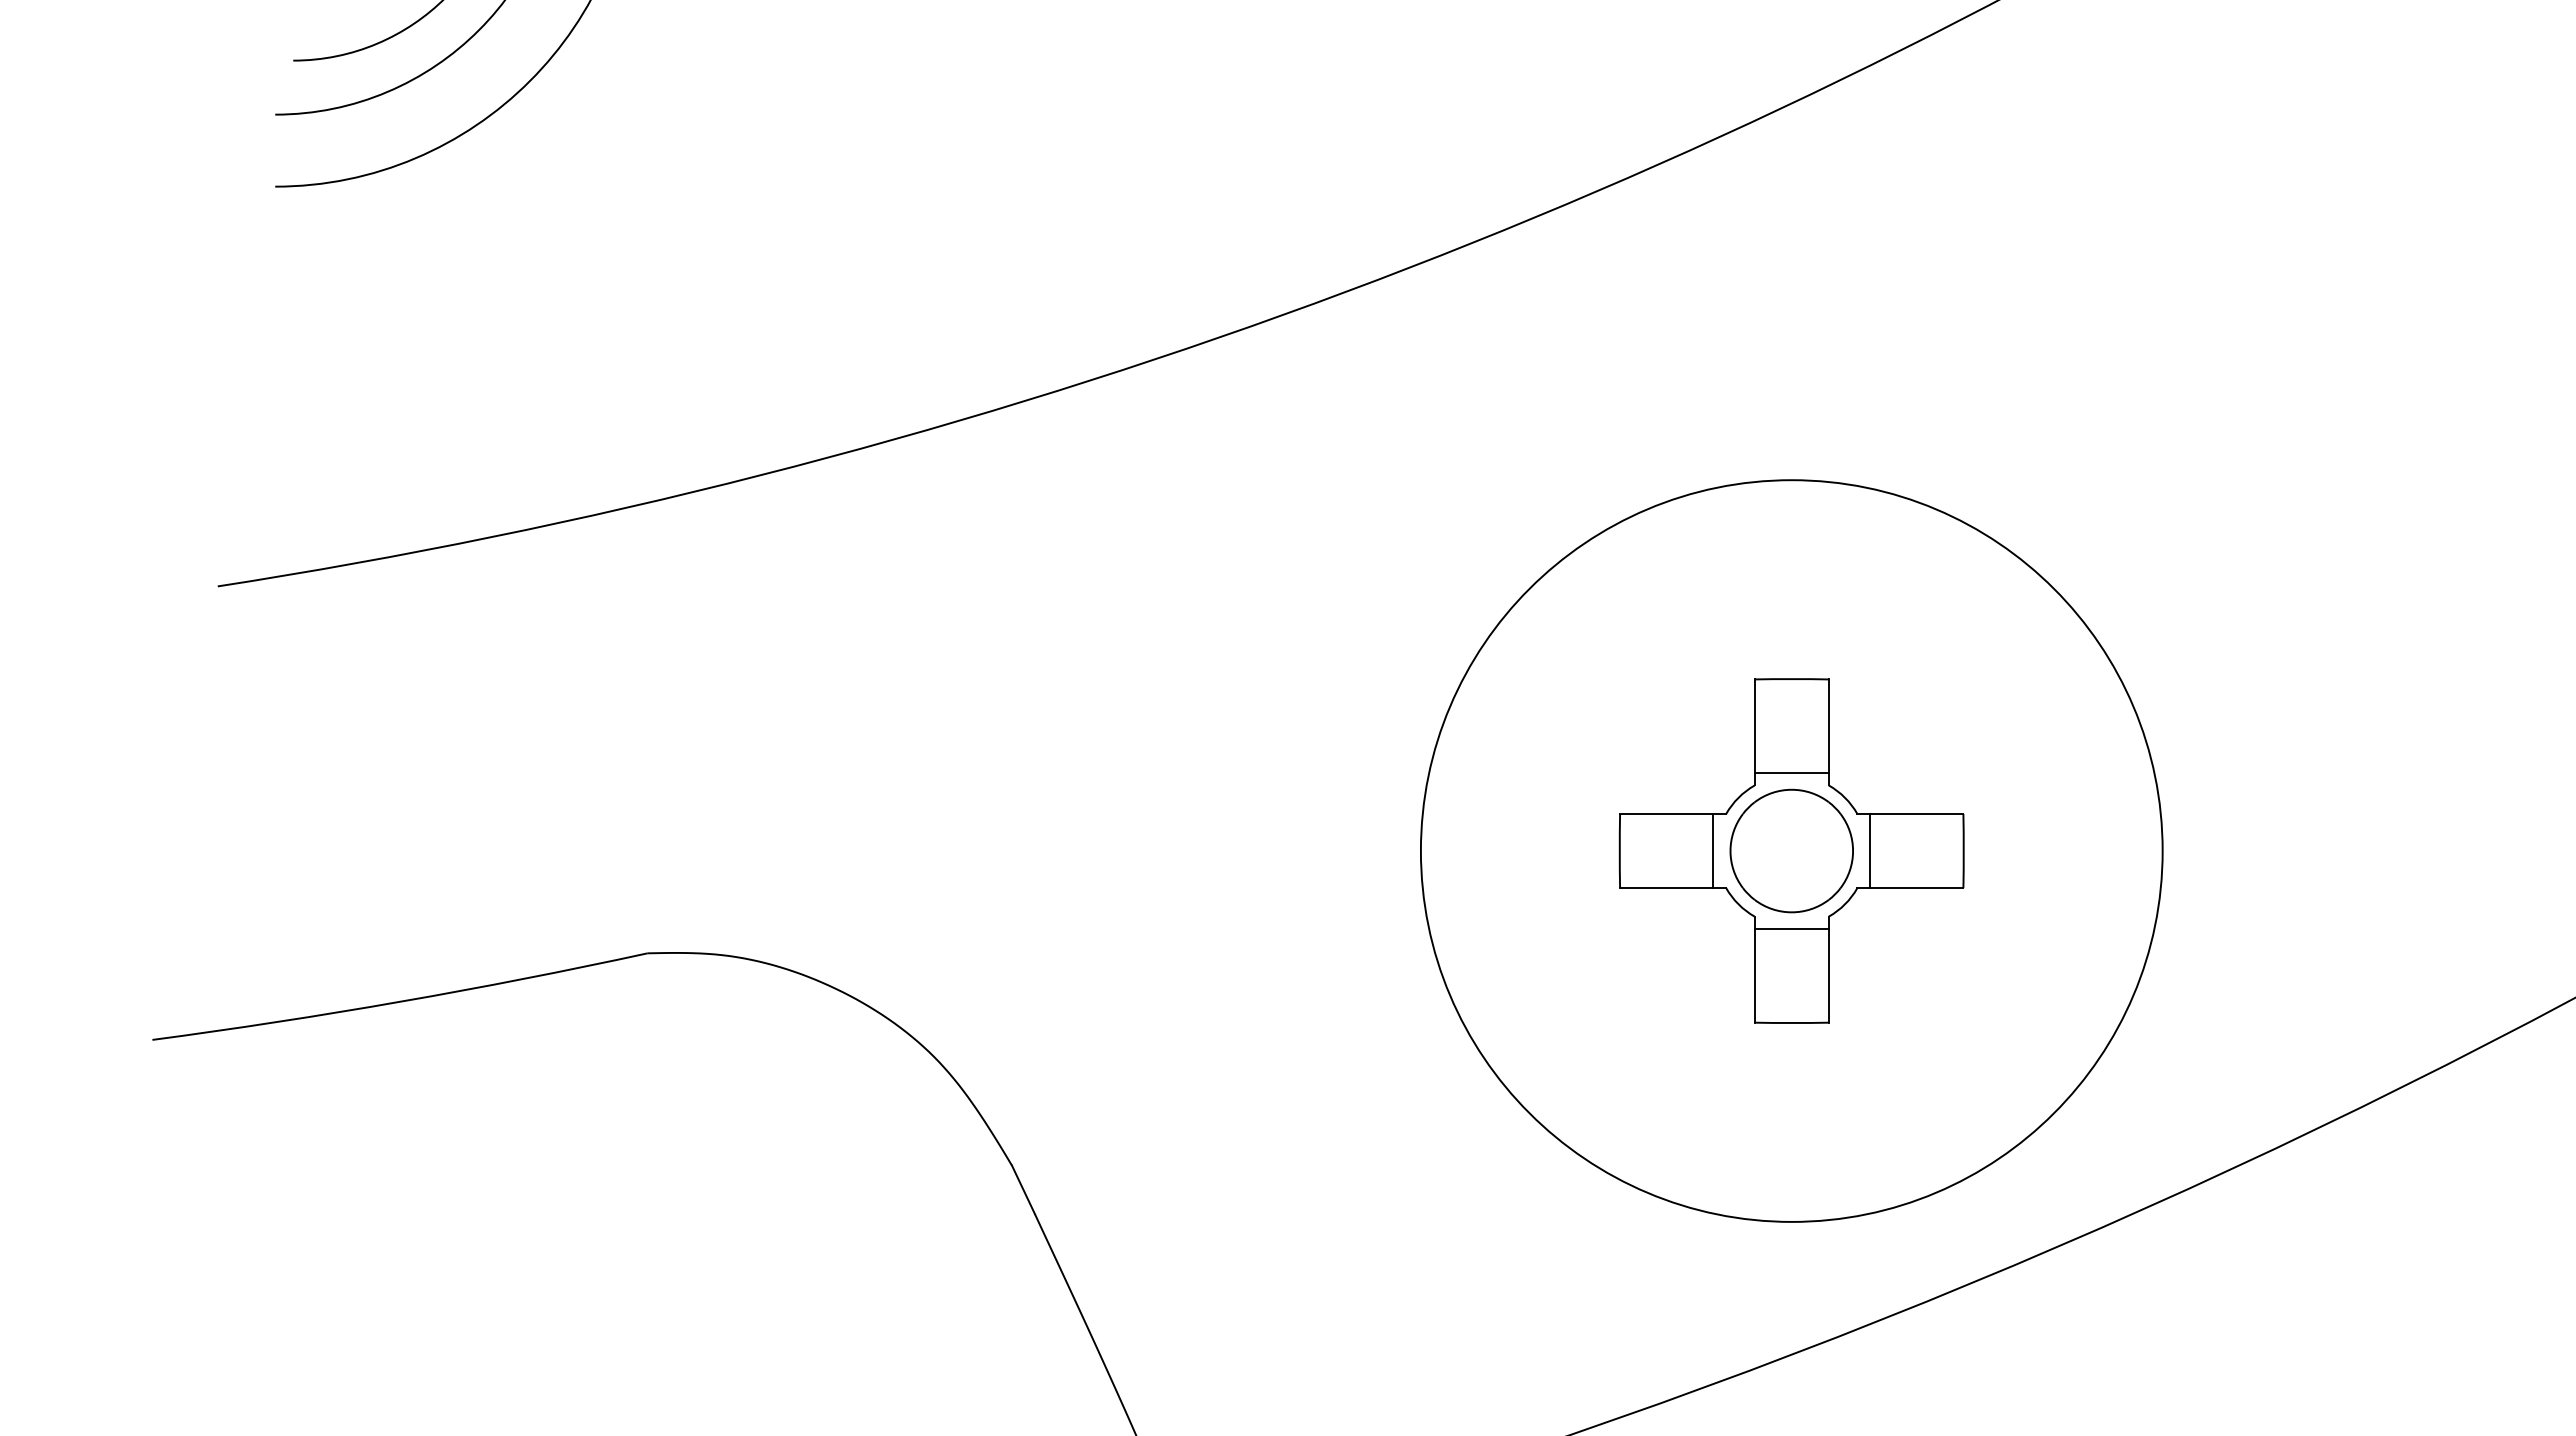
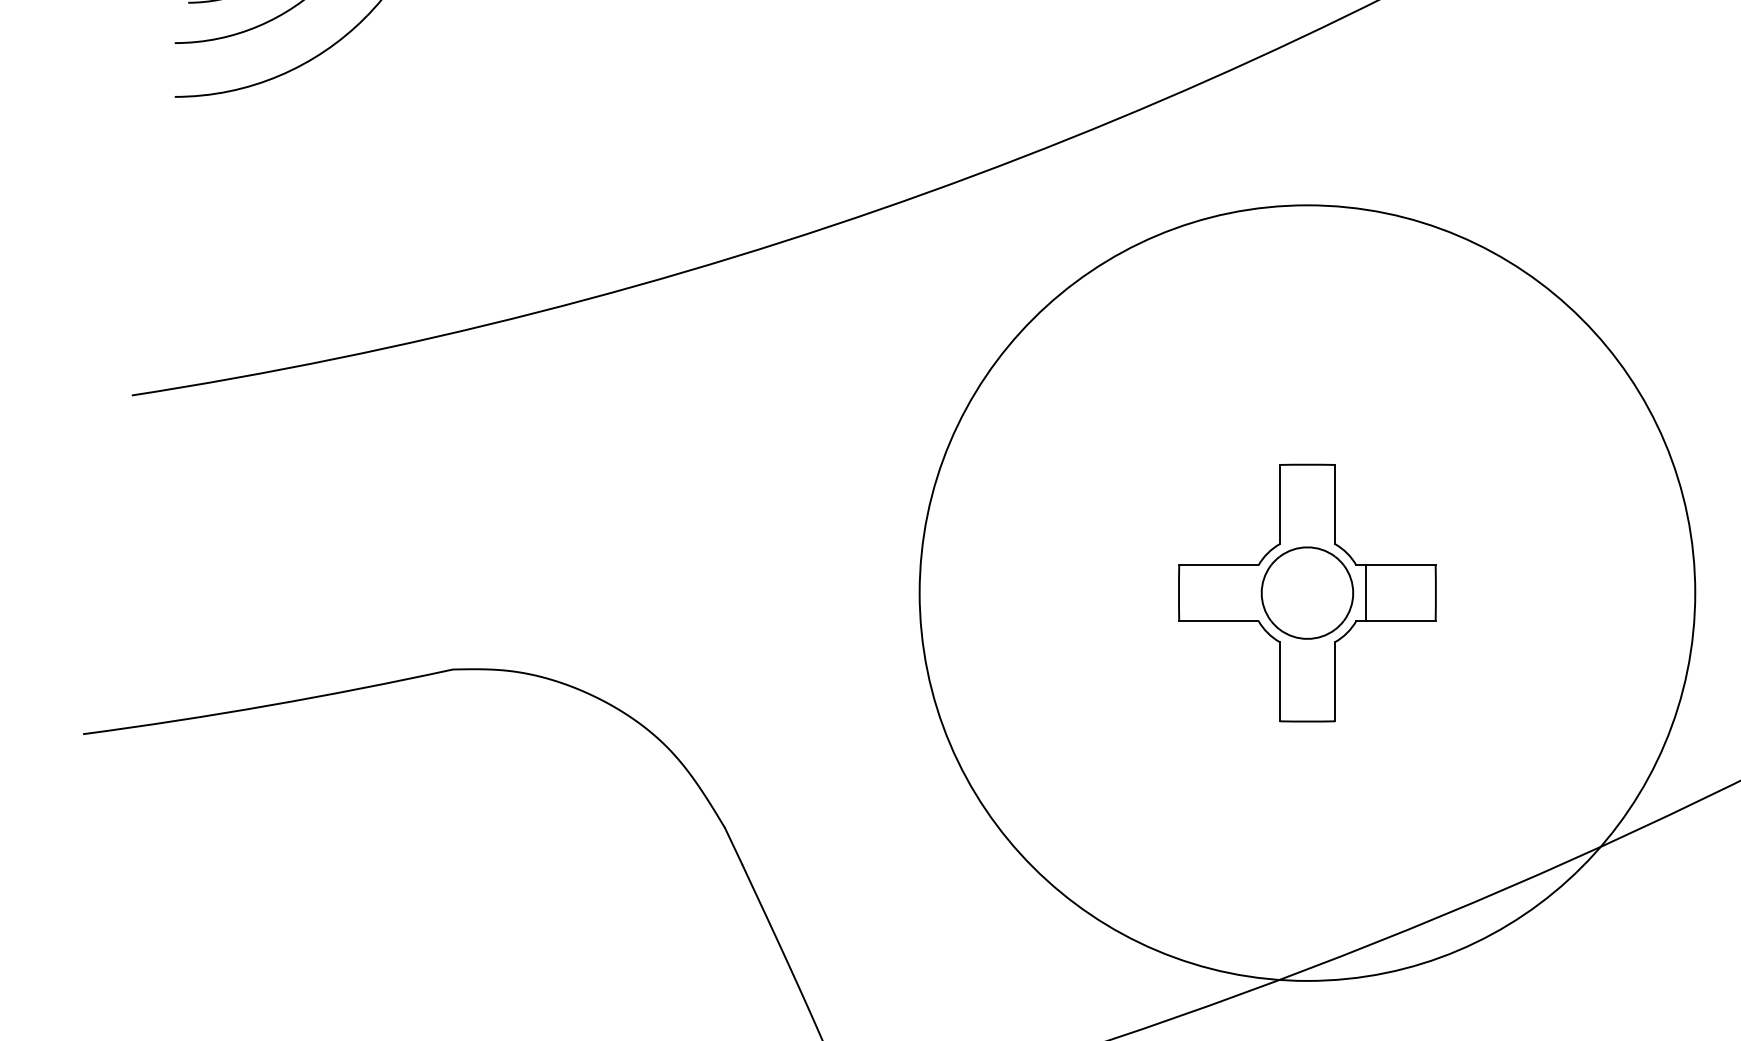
line: (1791, 772) -> (1307, 534), removed
line: (1713, 850) -> (1248, 592), removed
circle: (1791, 850) -> (1307, 592), size x1.4
line: (1791, 929) -> (1307, 651), removed

